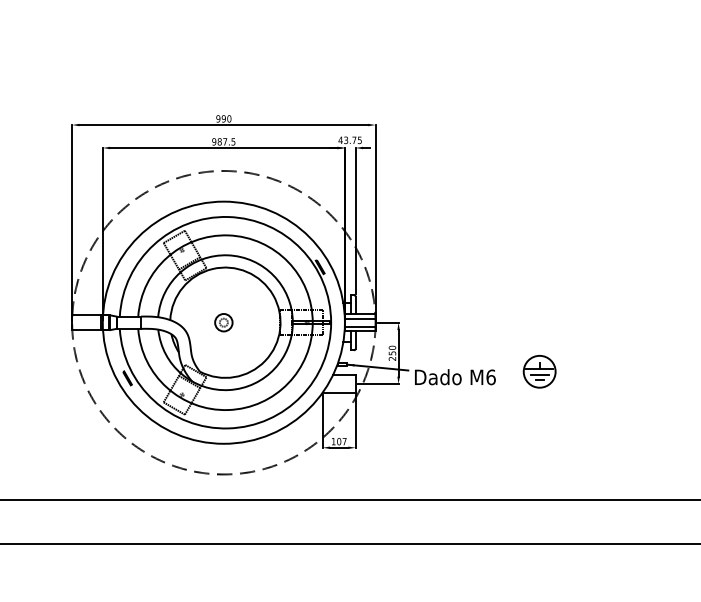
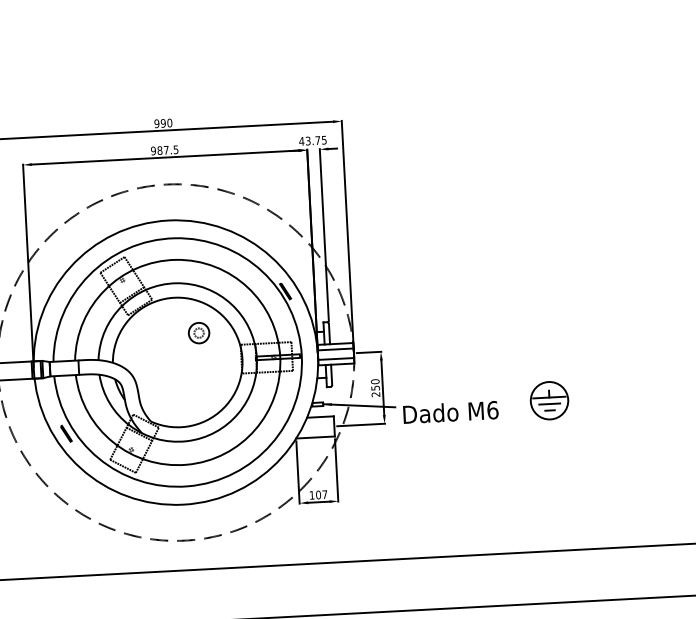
part: (223, 322) -> (198, 332), moved

